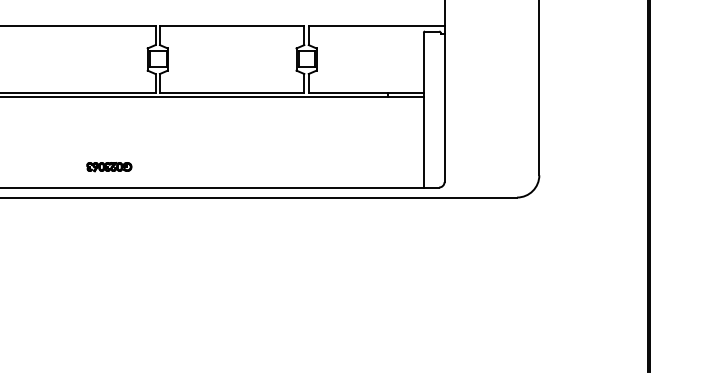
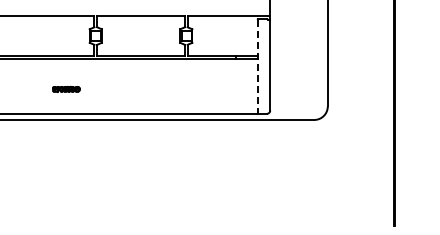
line: (423, 111) -> (257, 67), solid -> dashed
part: (109, 165) -> (66, 88), moved

